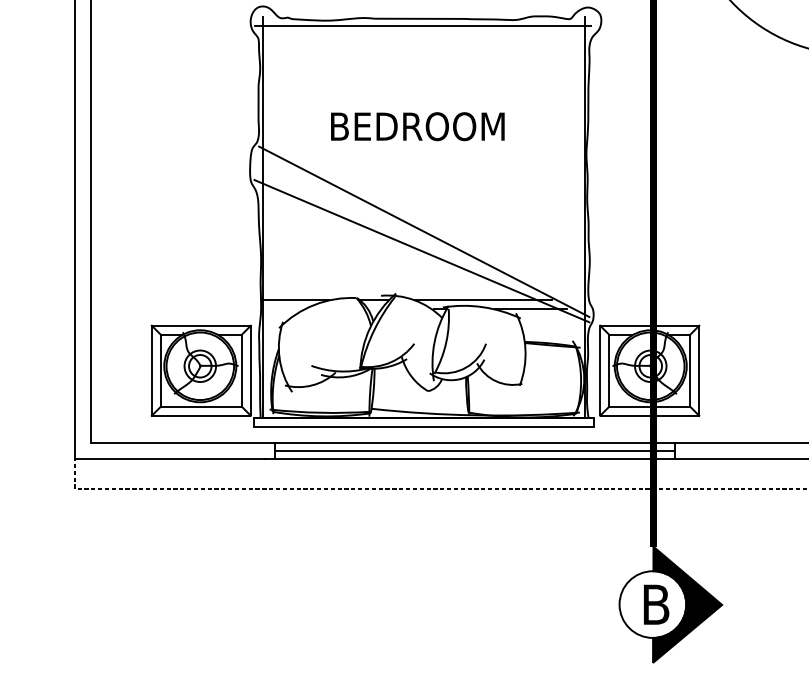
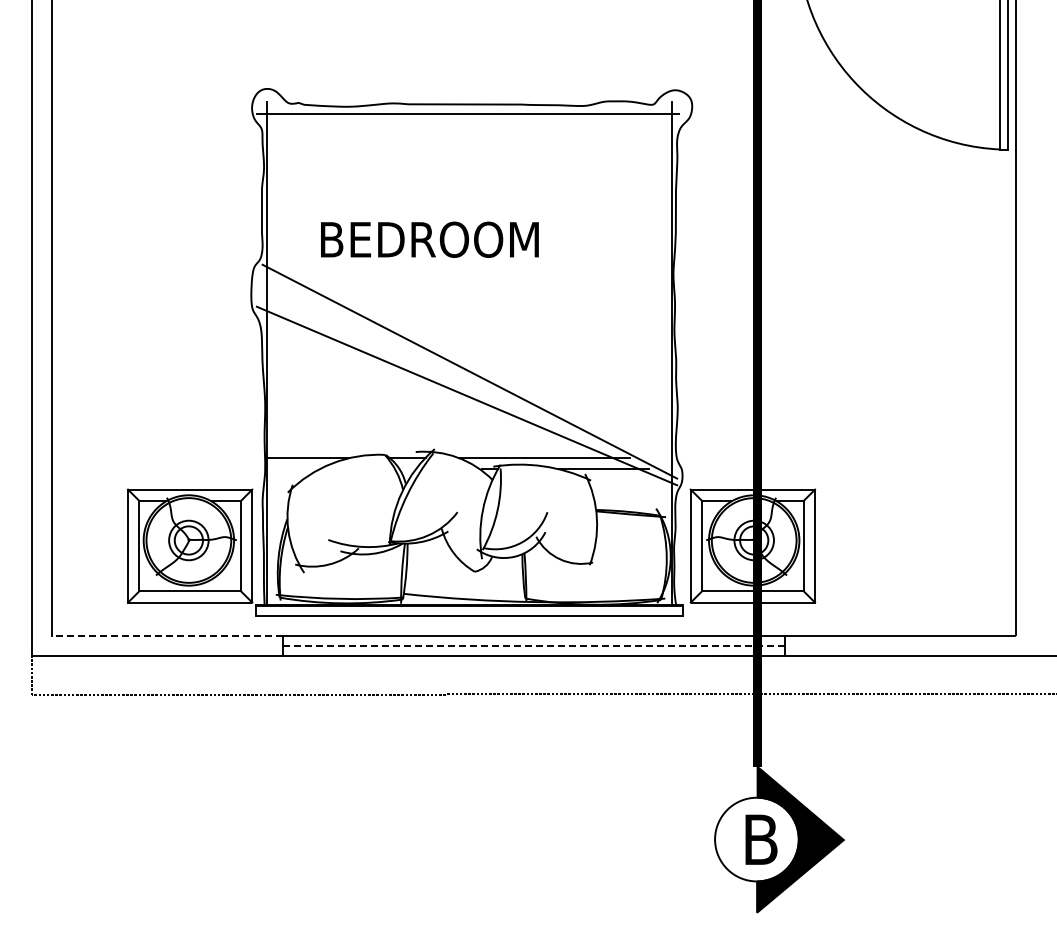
text: (417, 126) -> (429, 239), moved
line: (183, 442) -> (167, 636), solid -> dashed
line: (474, 450) -> (533, 646), solid -> dashed

